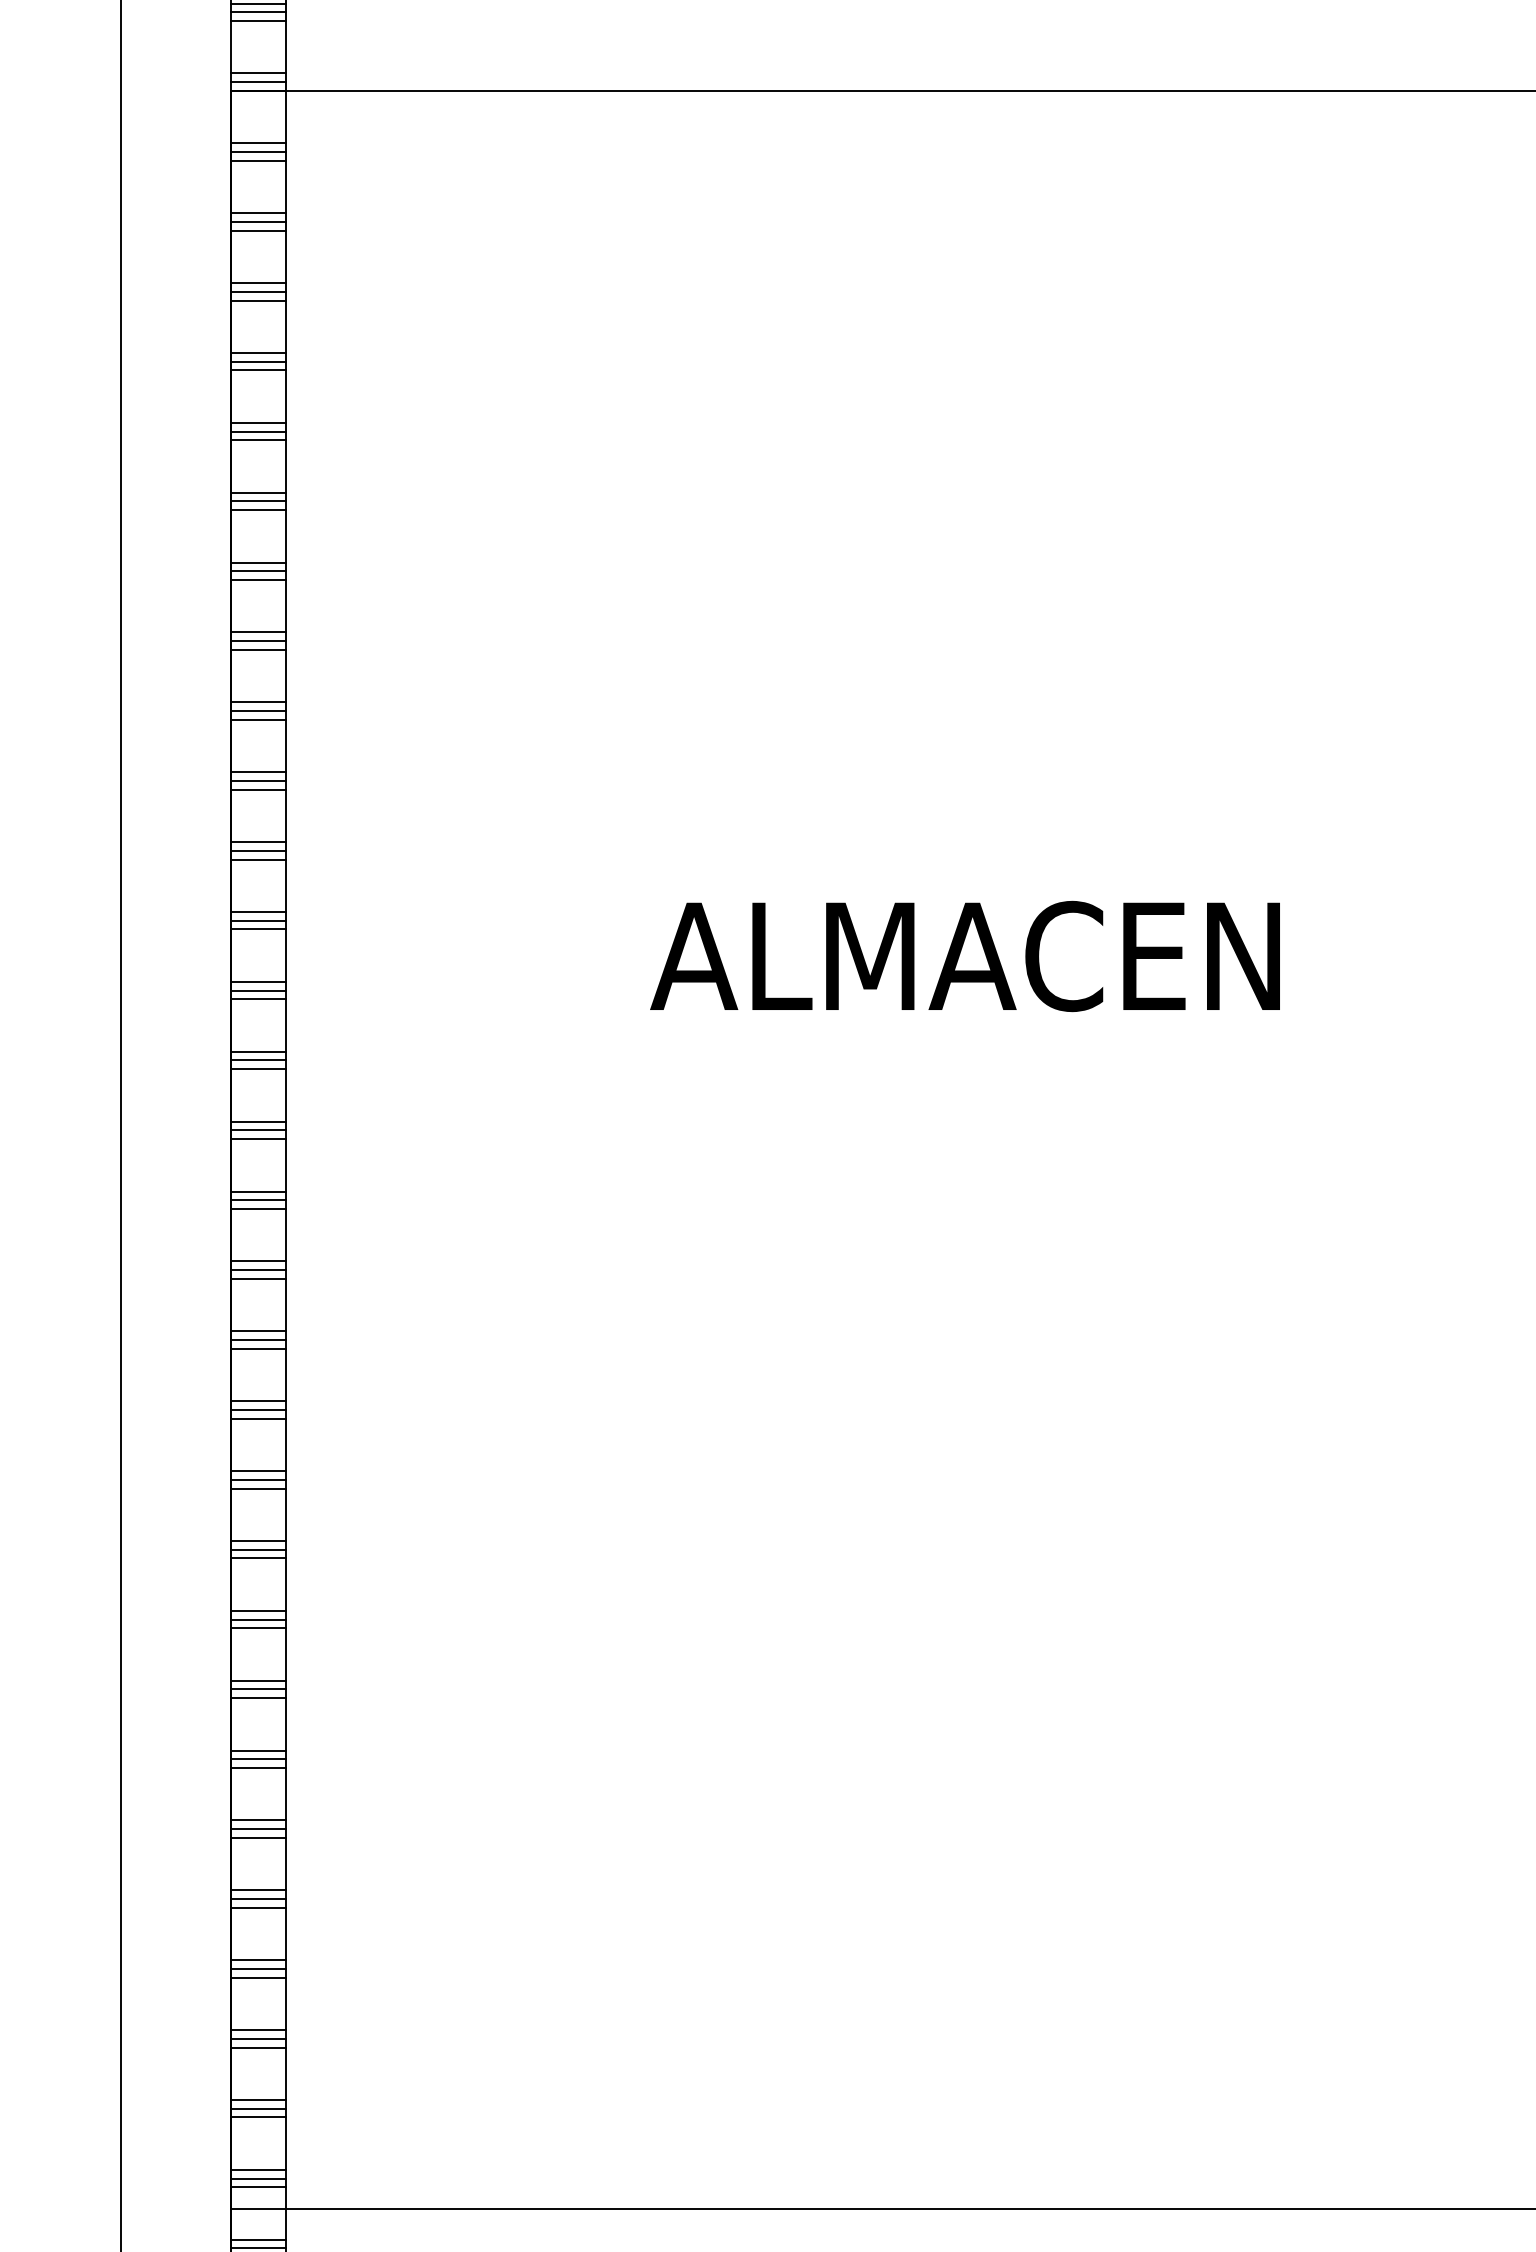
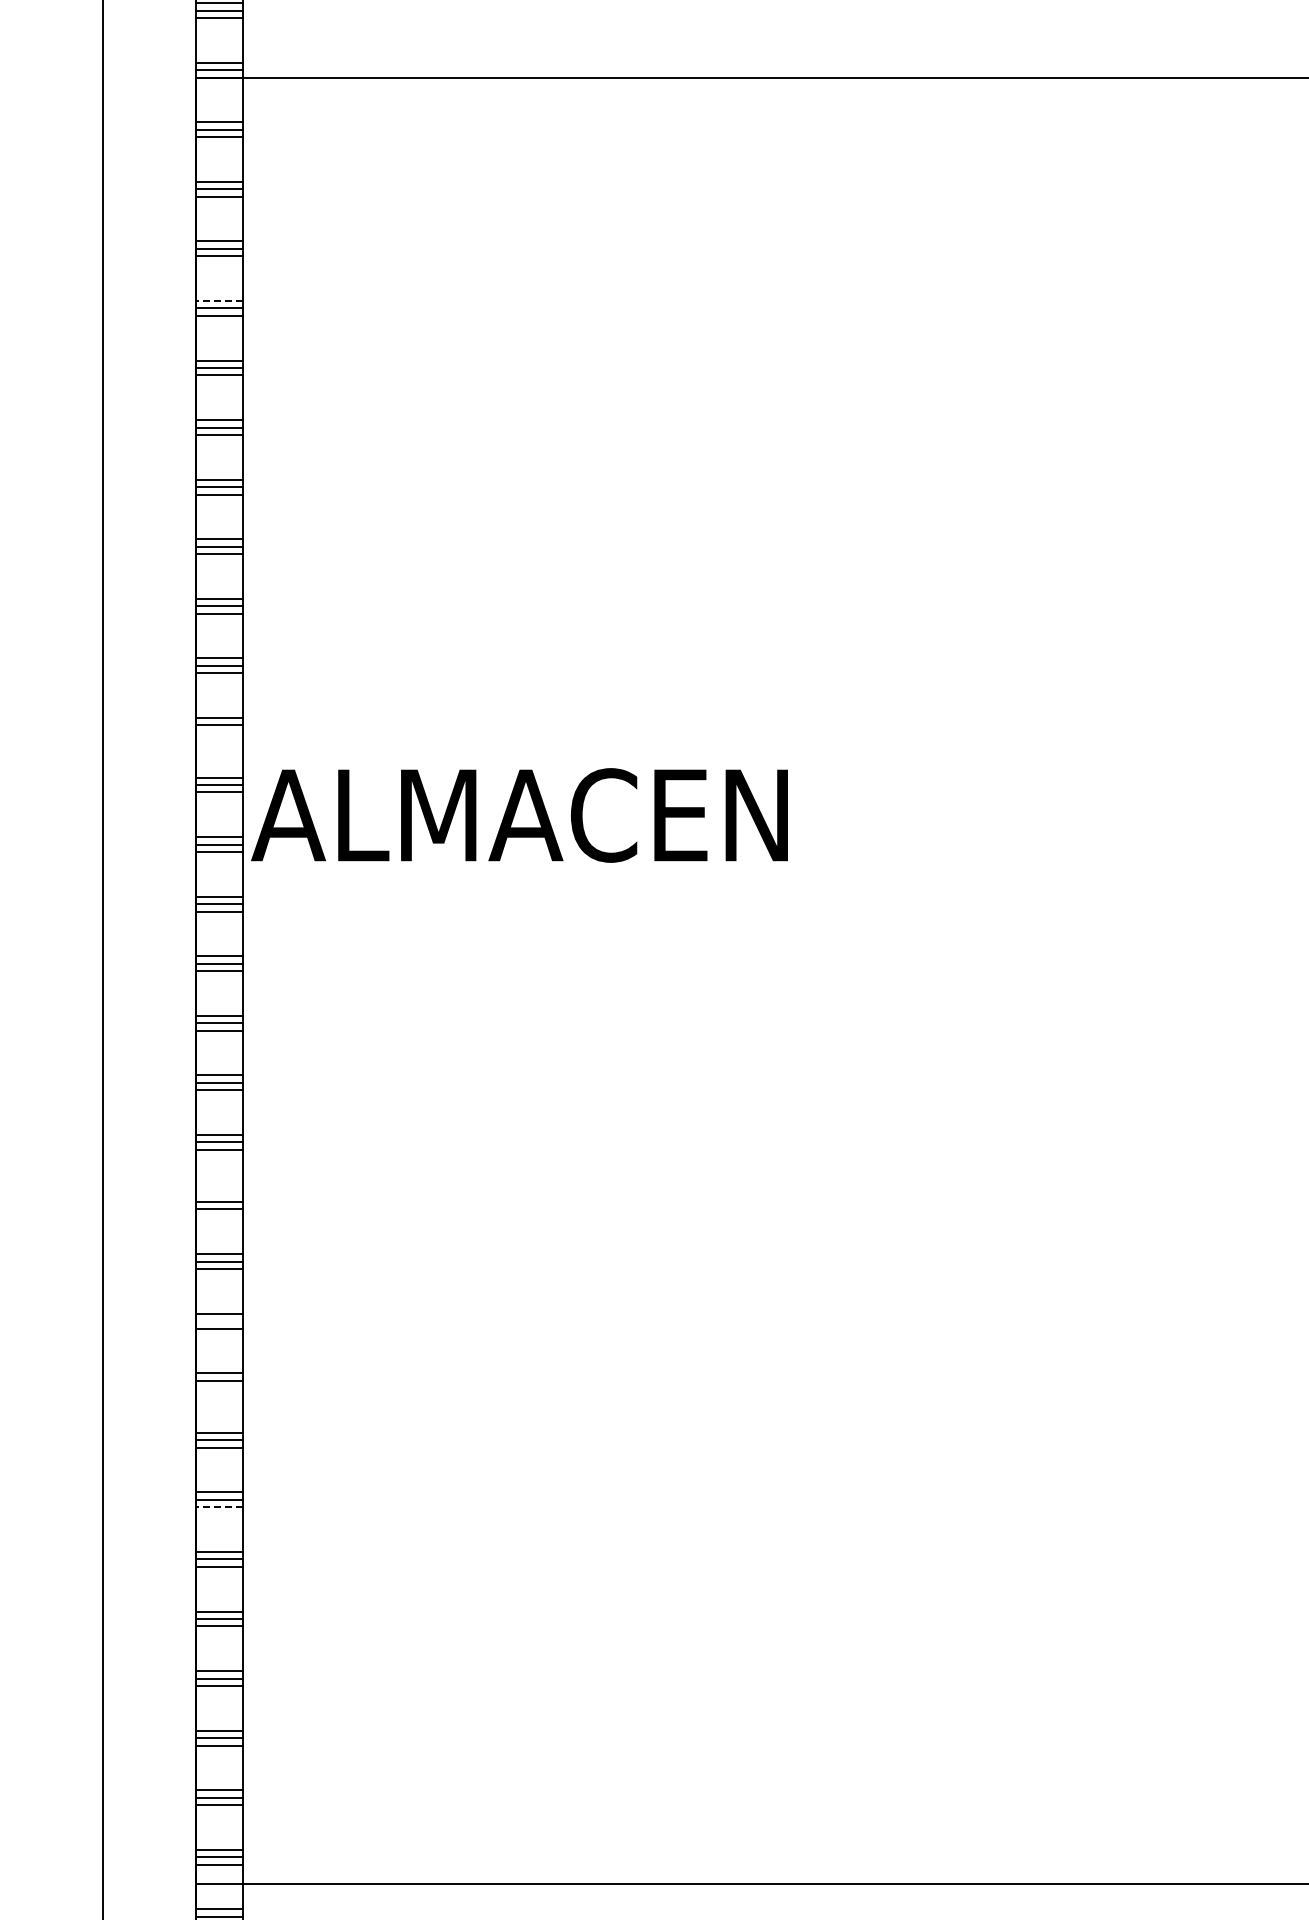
line: (257, 353) -> (219, 301), solid -> dashed
line: (257, 859) -> (219, 732), removed
text: (965, 956) -> (519, 815), moved
line: (257, 1401) -> (219, 1194), removed
line: (257, 1550) -> (219, 1321), removed
line: (257, 1628) -> (219, 1388), removed
line: (257, 1768) -> (219, 1507), solid -> dashed

